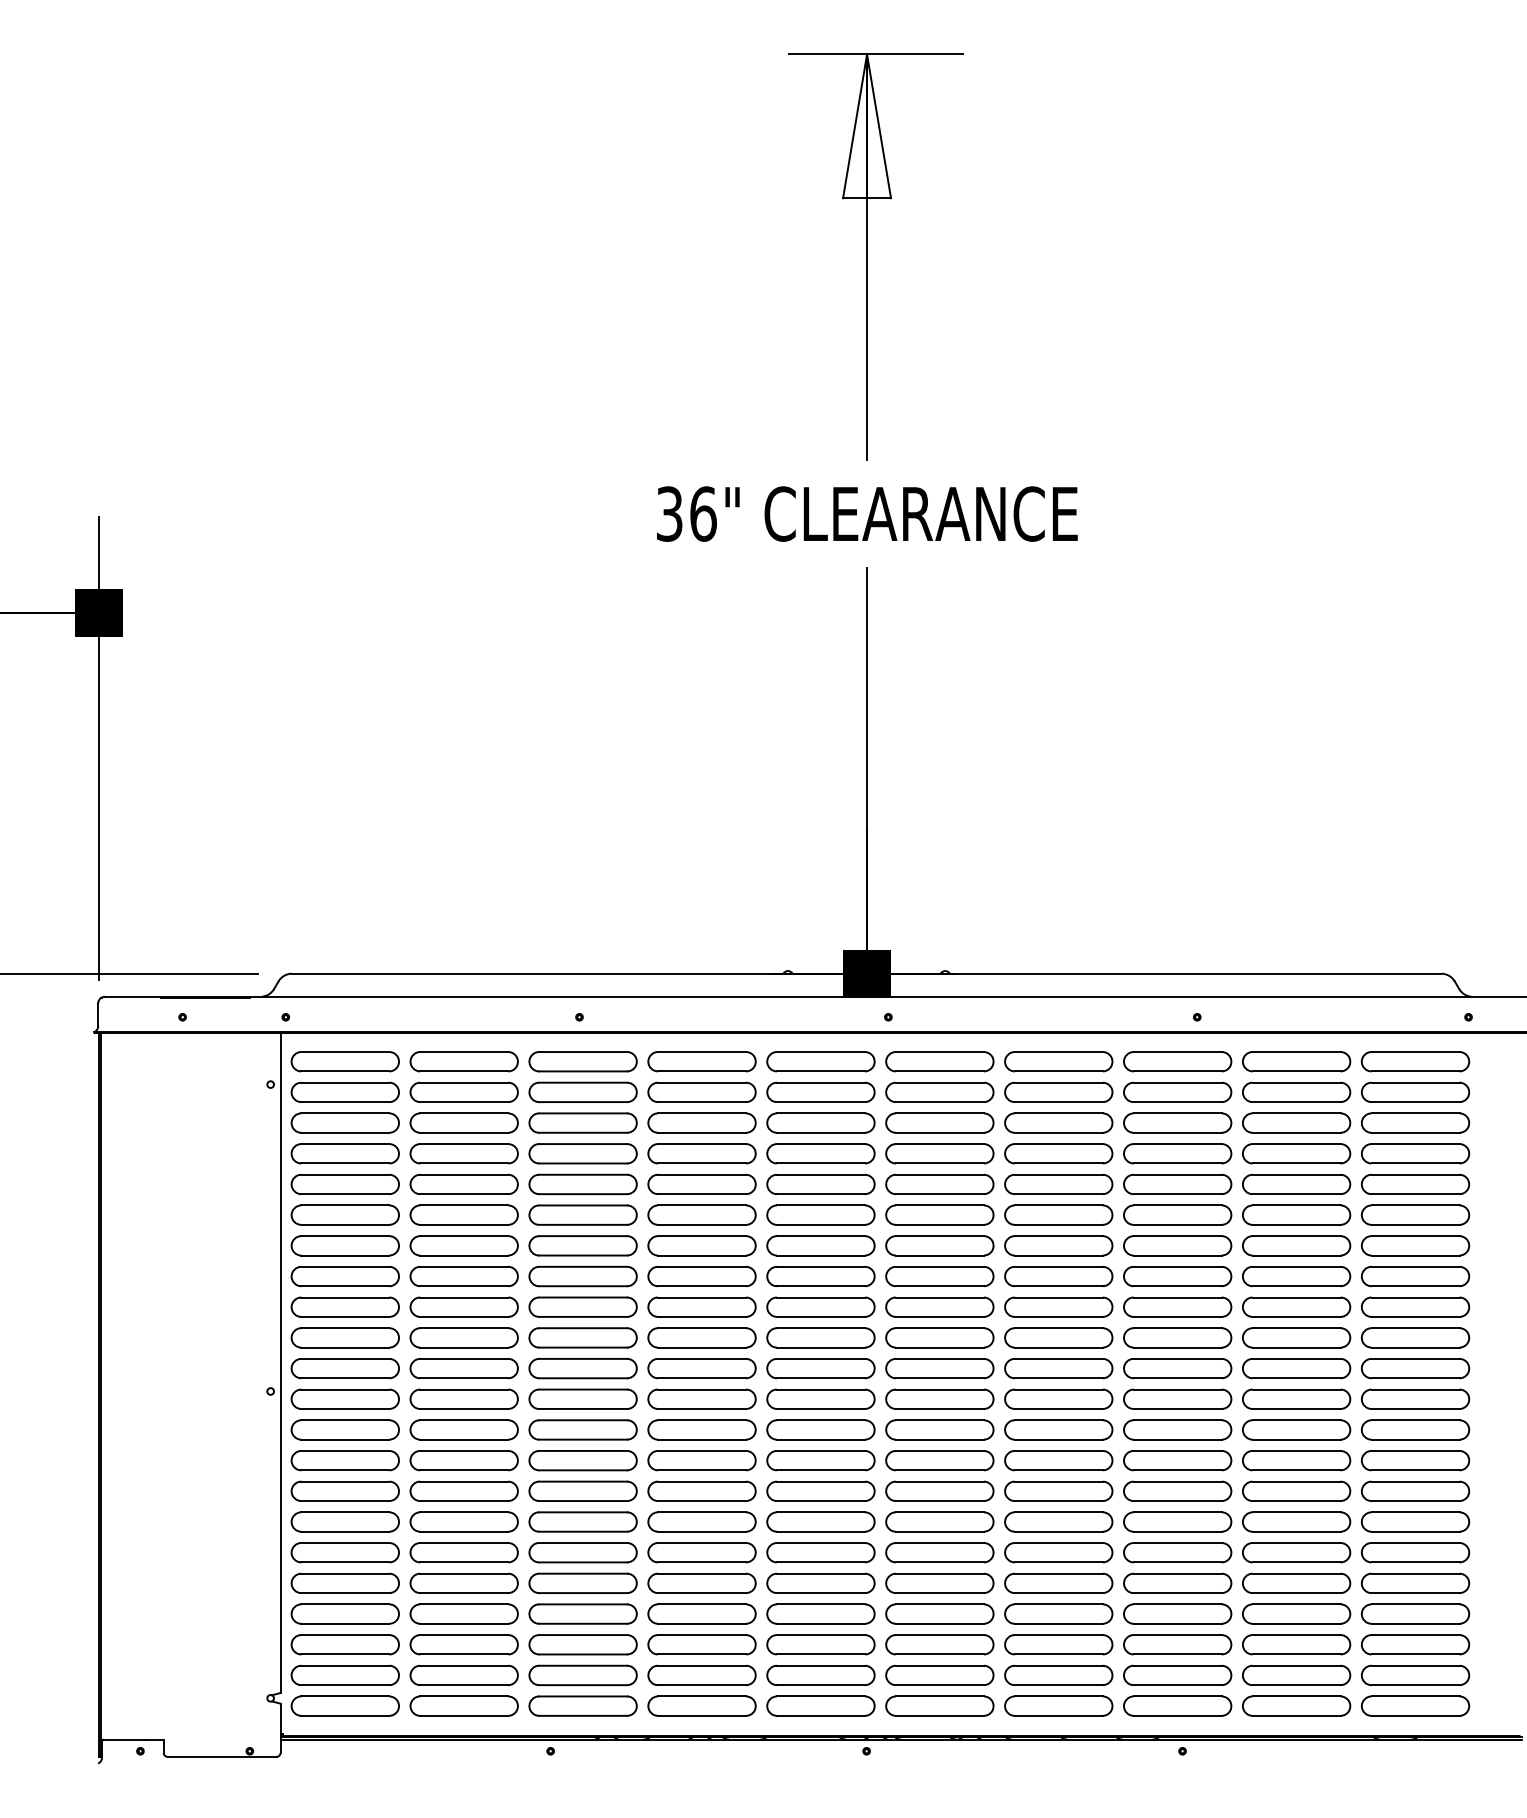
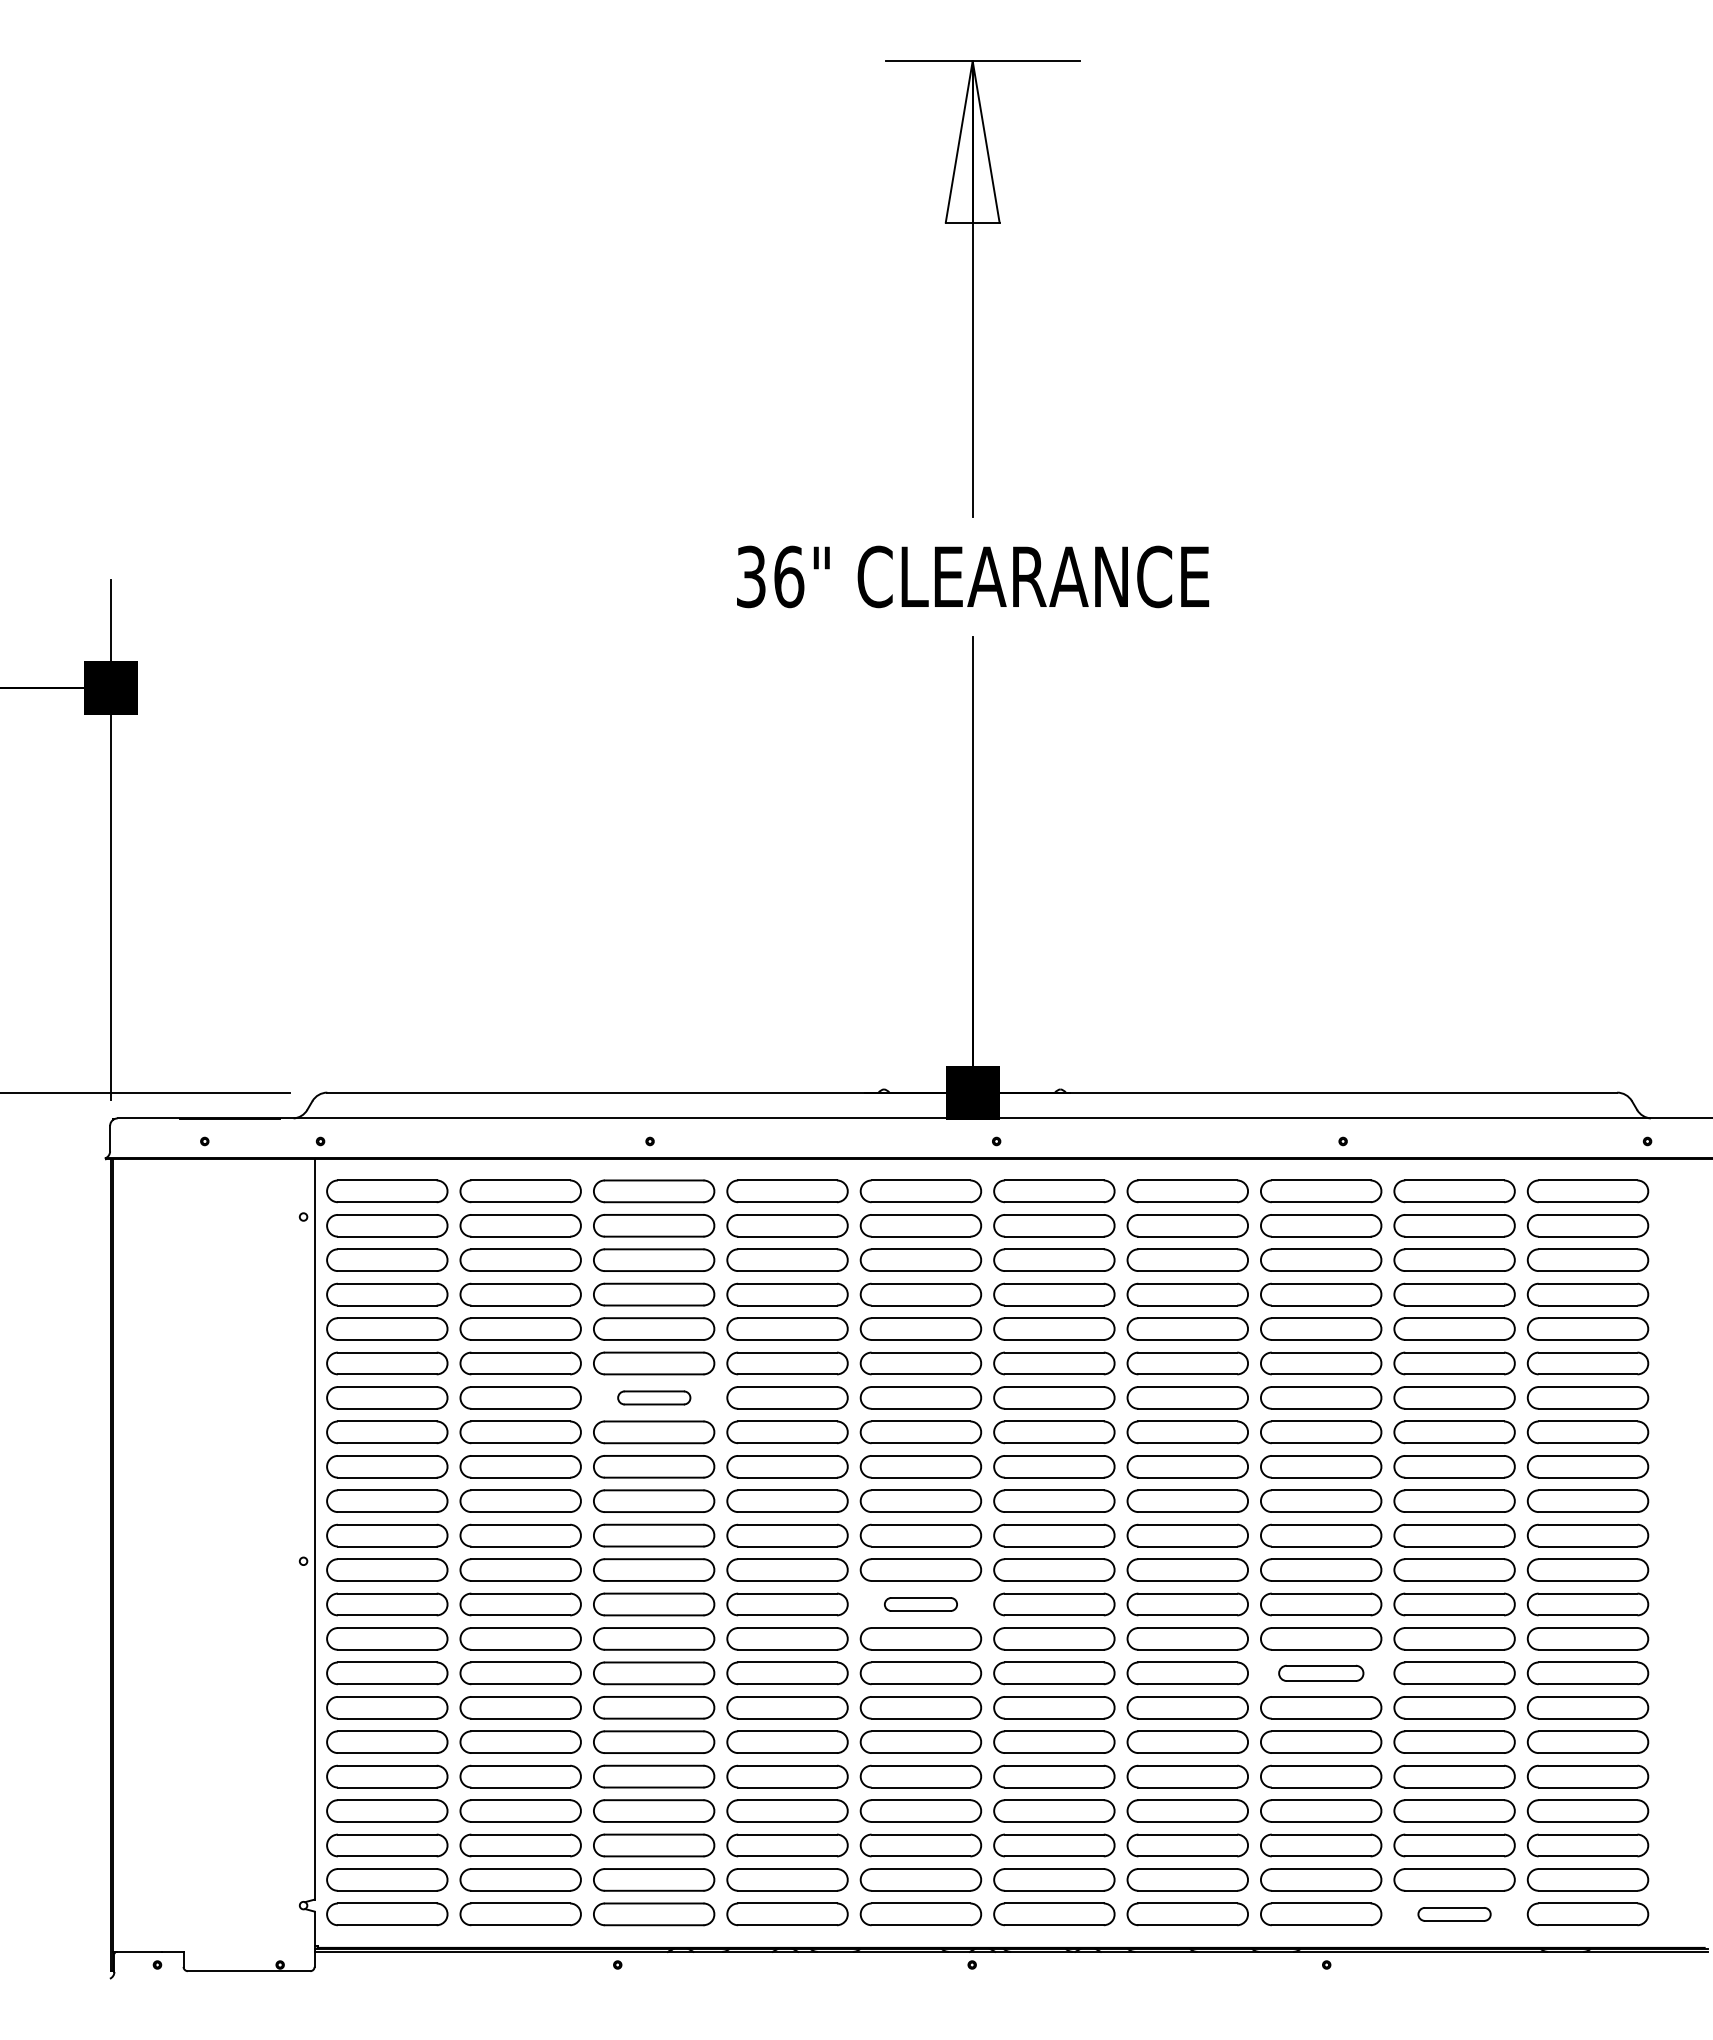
part: (583, 1245) -> (654, 1397), size x0.6
part: (820, 1429) -> (920, 1604), size x0.6
part: (1177, 1491) -> (1321, 1673), size x0.7
part: (1296, 1706) -> (1454, 1914), size x0.6

